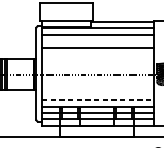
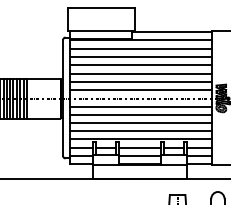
line: (98, 42) -> (141, 57), added
line: (98, 54) -> (141, 73), added
line: (98, 61) -> (141, 82), added
line: (98, 68) -> (141, 90), added
line: (98, 80) -> (141, 106), added
line: (98, 87) -> (141, 115), added
line: (98, 94) -> (141, 123), added
line: (98, 100) -> (141, 131), dashed -> solid

